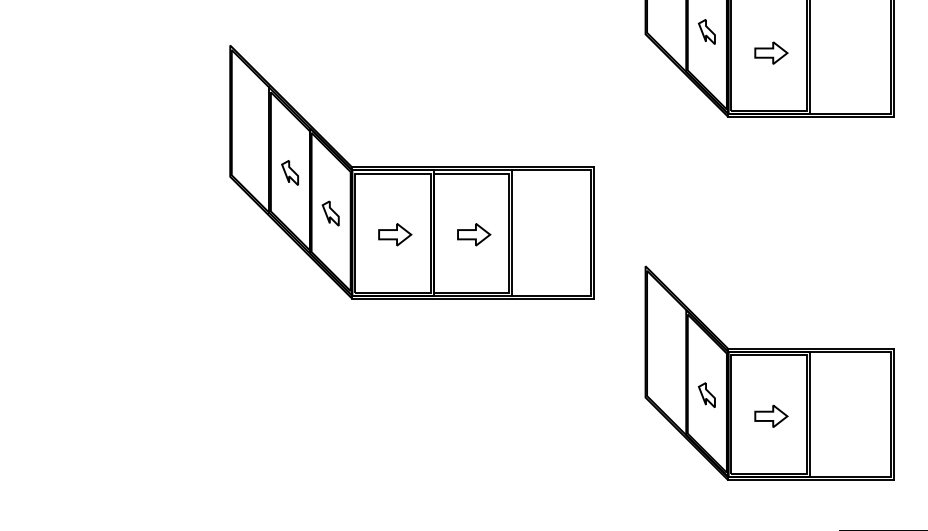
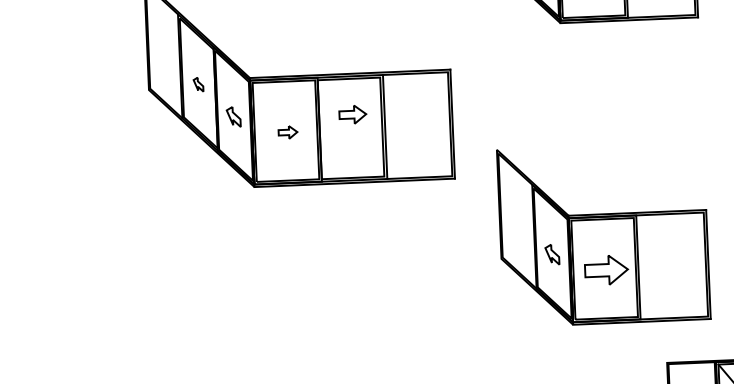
part: (289, 172) -> (198, 84), size x0.7
part: (395, 234) -> (288, 132), size x0.7
part: (474, 234) -> (353, 114), moved
part: (771, 415) -> (606, 269), size x1.6

